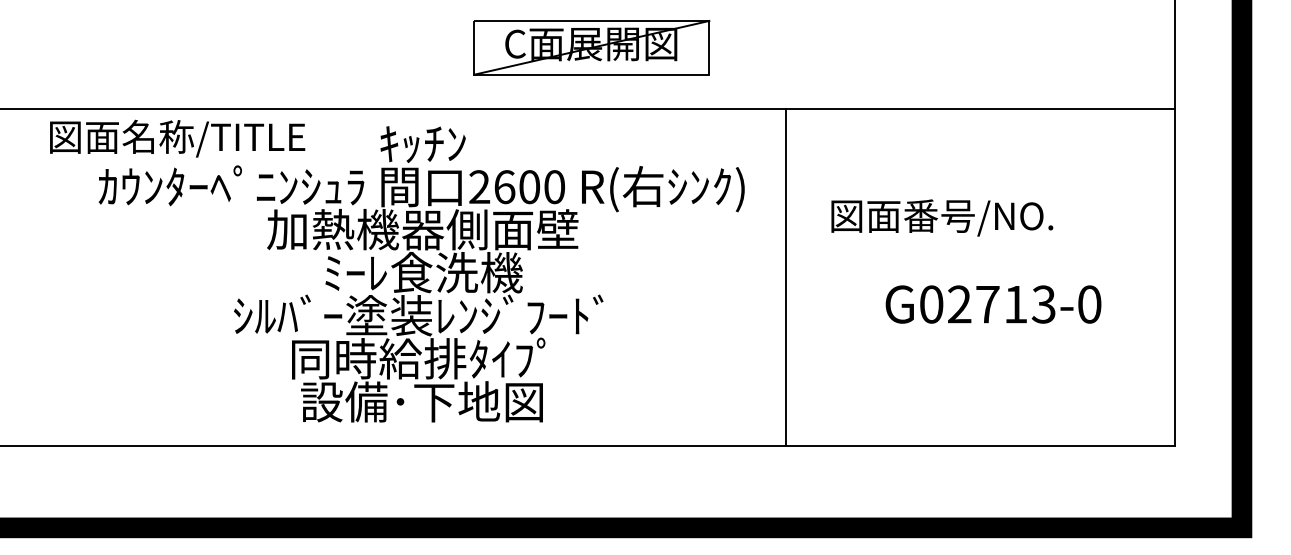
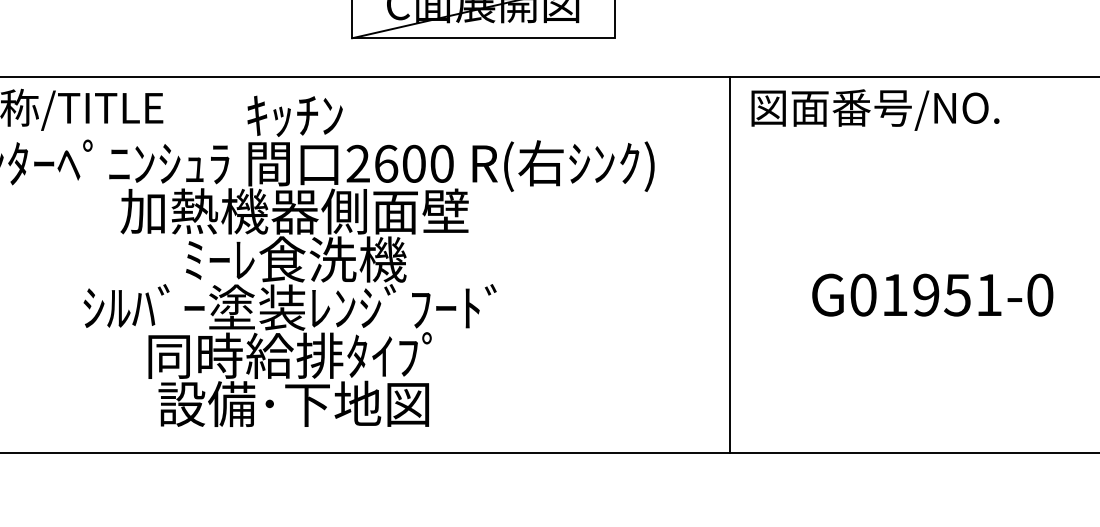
text: (942, 217) -> (875, 109), moved
line: (785, 277) -> (729, 264), moved
text: (1001, 304) -> (941, 295), G02713-0 -> G01951-0

